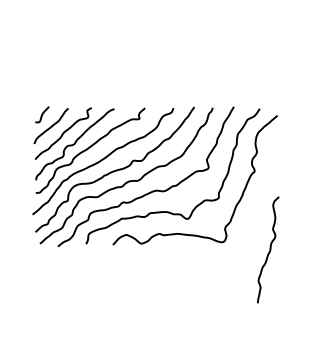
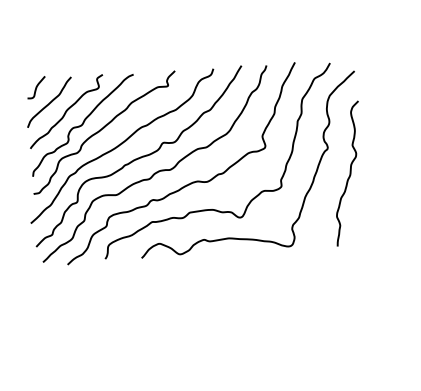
curve: (269, 249) -> (349, 172), moved

